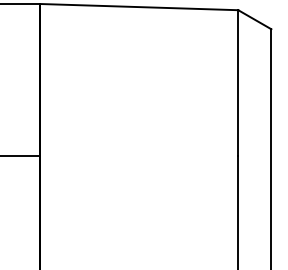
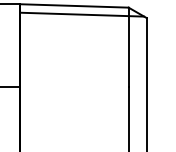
line: (154, 22) -> (82, 14), added

